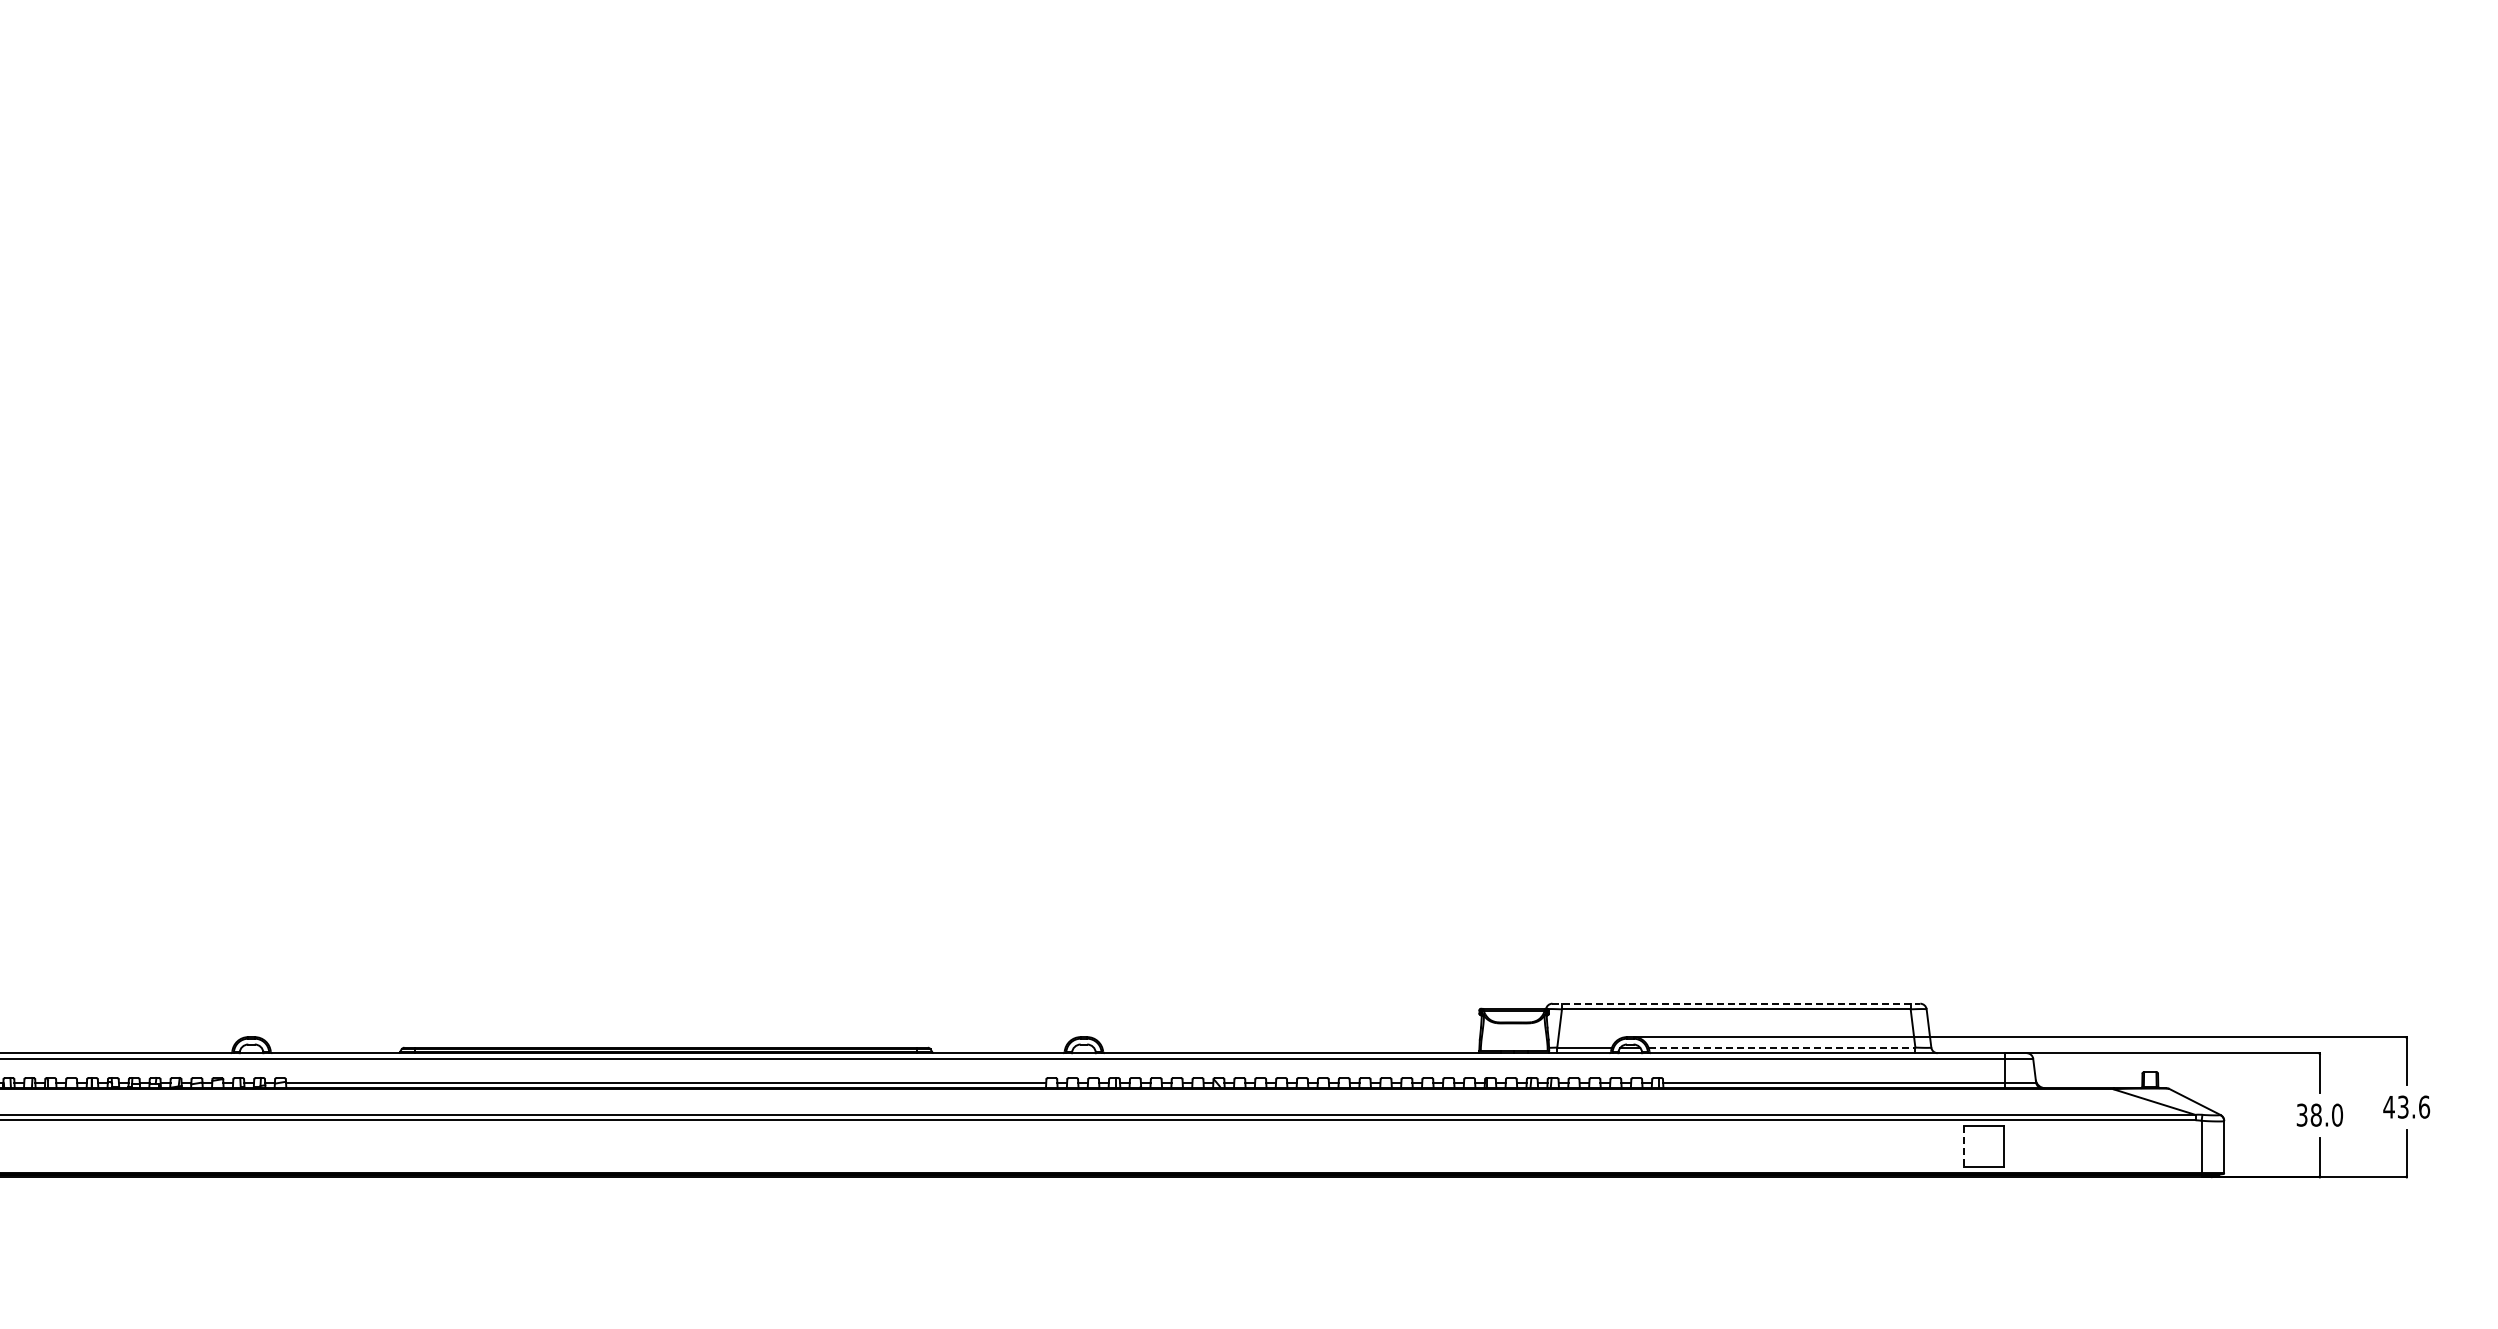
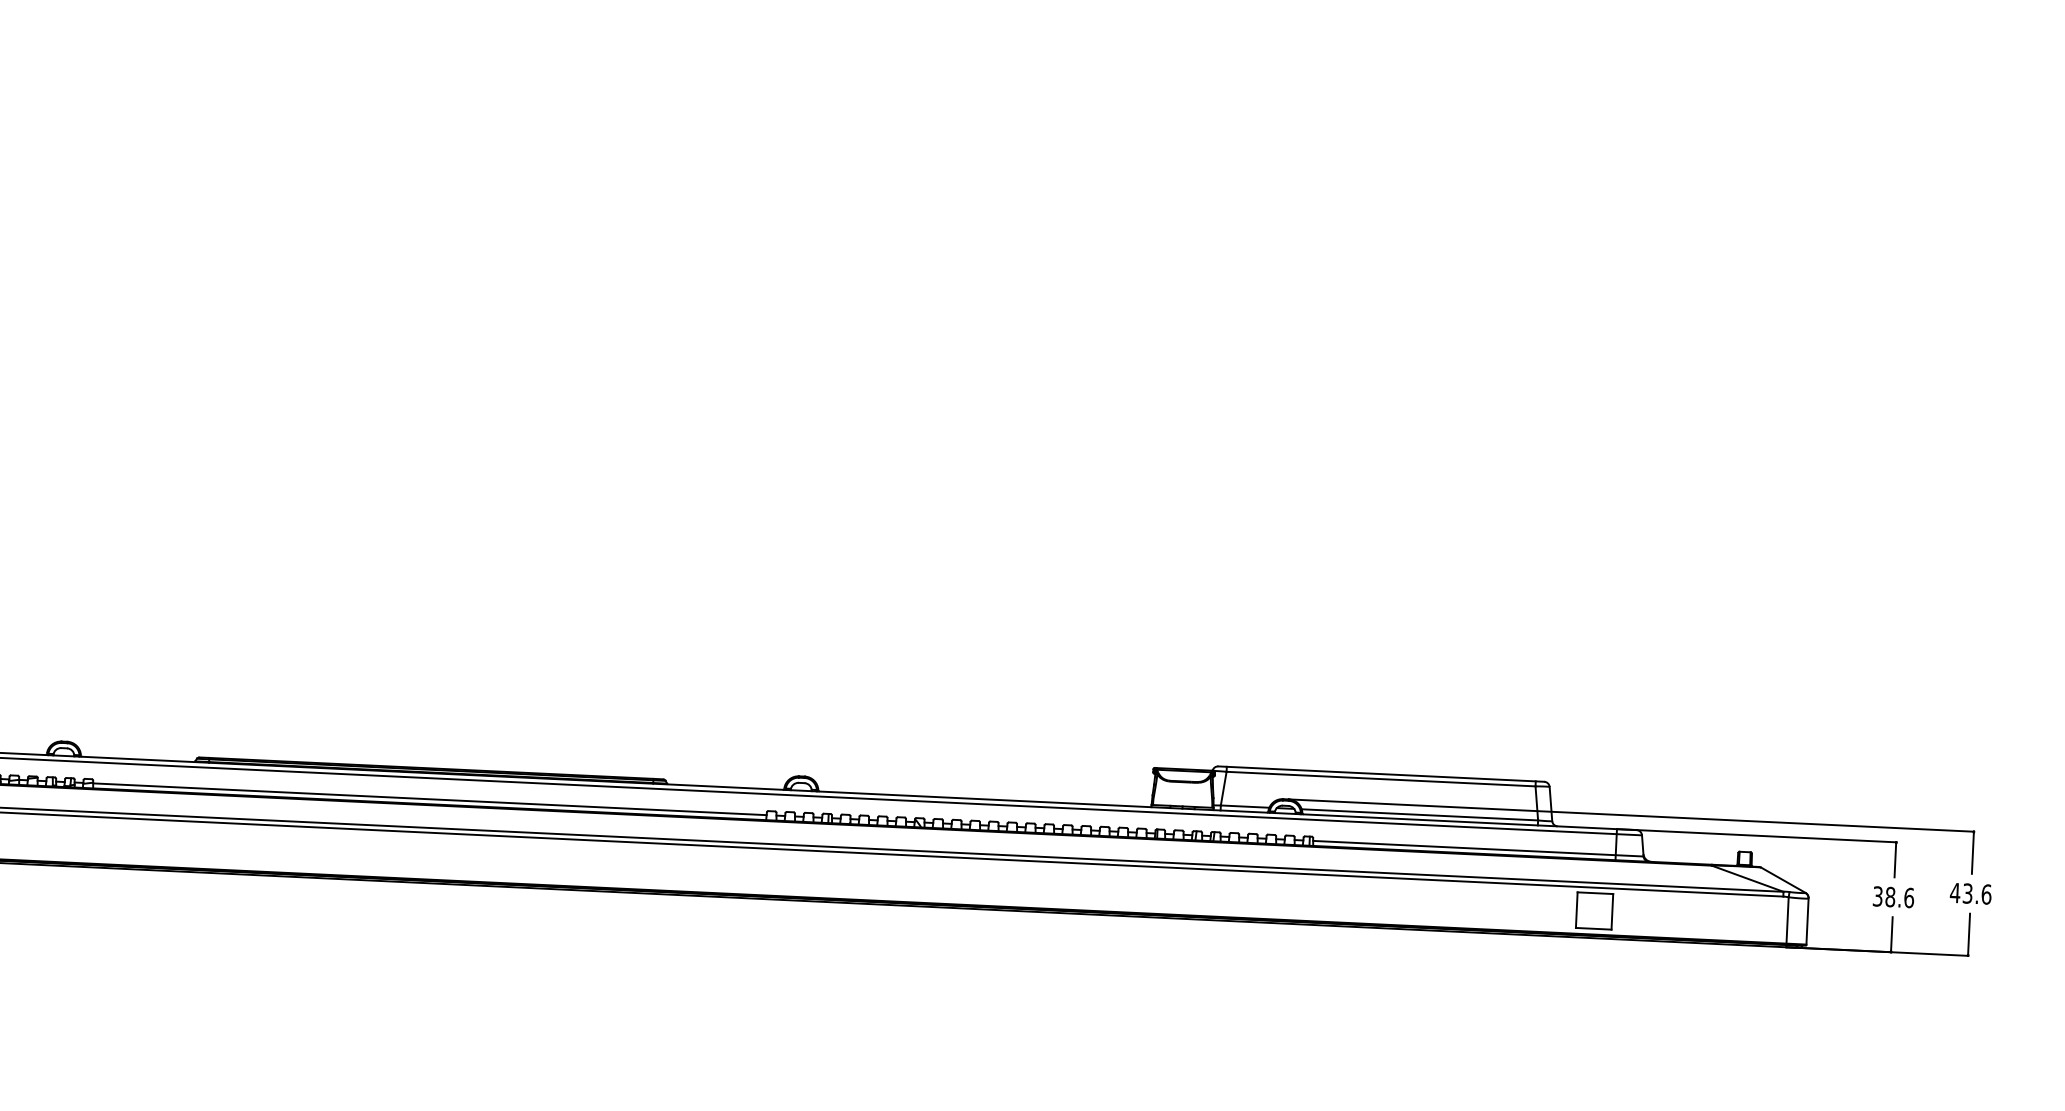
line: (1736, 1003) -> (1381, 773), dashed -> solid
line: (1782, 1047) -> (1420, 814), dashed -> solid
text: (2337, 1114) -> (1909, 897), 38.0 -> 38.6
line: (1963, 1147) -> (1576, 910), dashed -> solid

